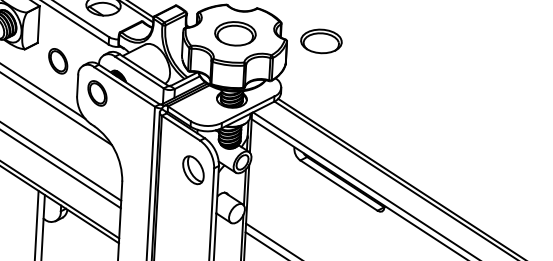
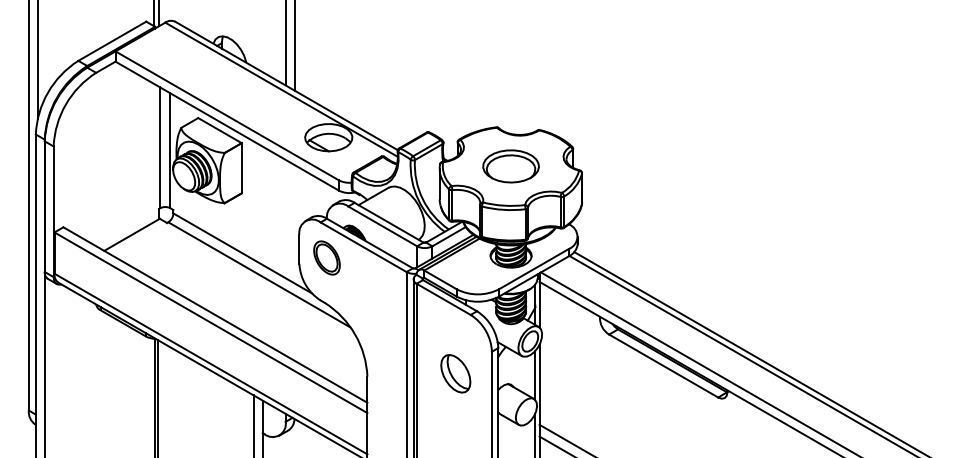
part: (321, 41) -> (628, 170), removed
part: (57, 60) -> (270, 216), removed
part: (193, 169) -> (455, 373), moved

